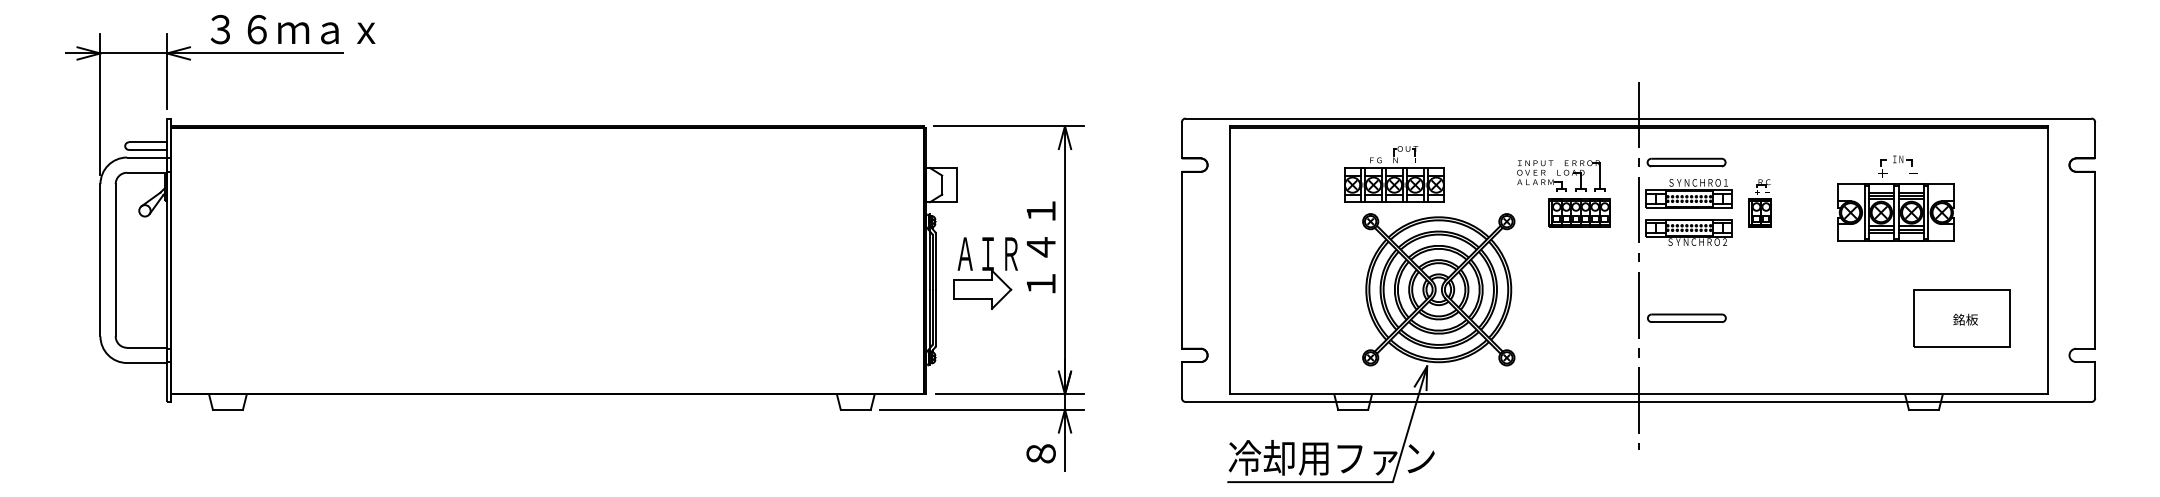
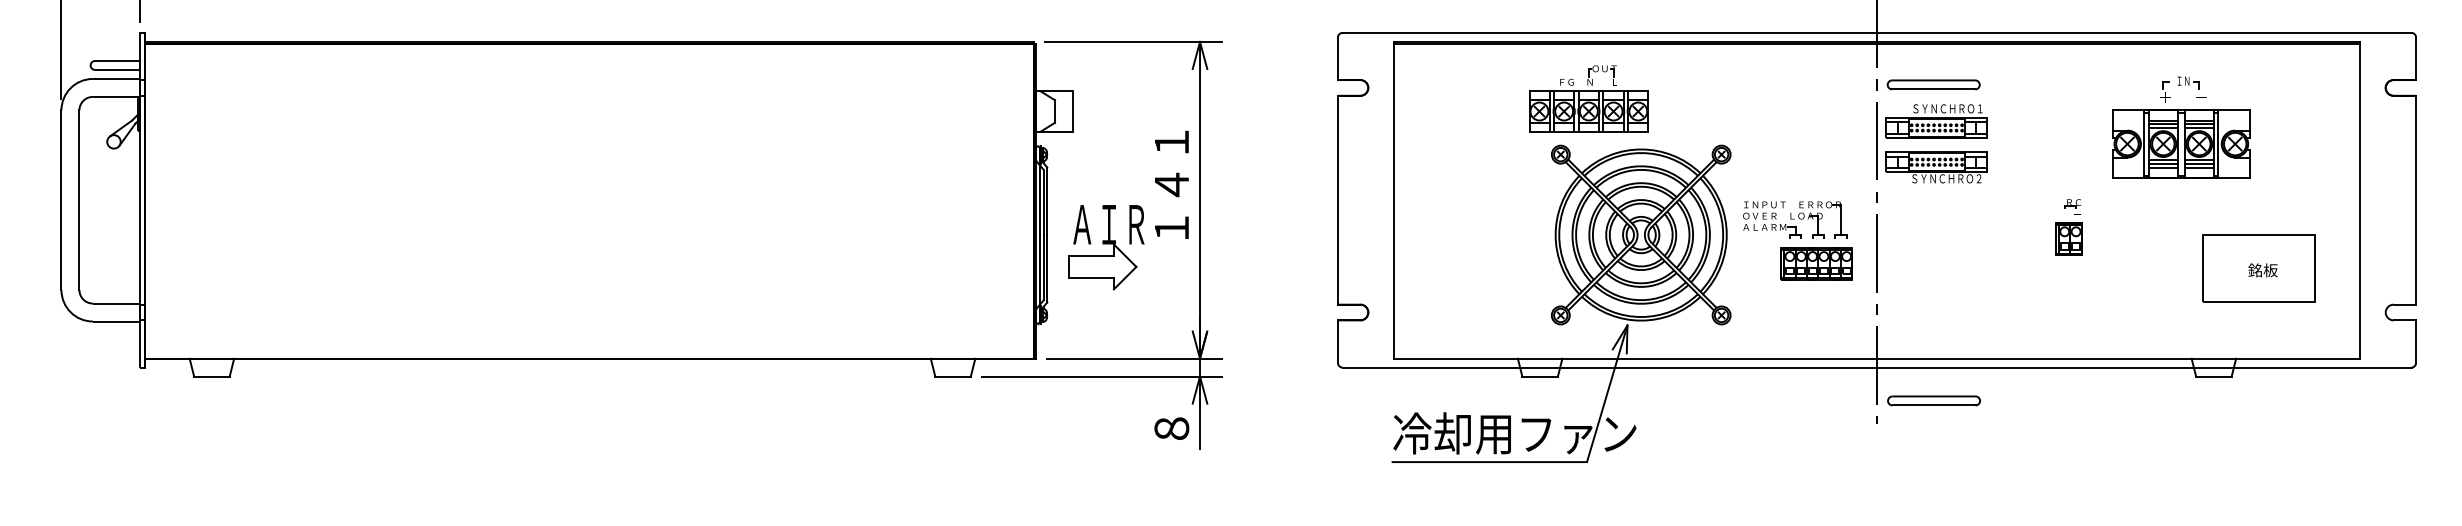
part: (1563, 193) -> (1797, 240), moved
part: (1759, 203) -> (2068, 227), moved
part: (985, 273) -> (1106, 247), moved
part: (1686, 317) -> (1933, 399), moved

